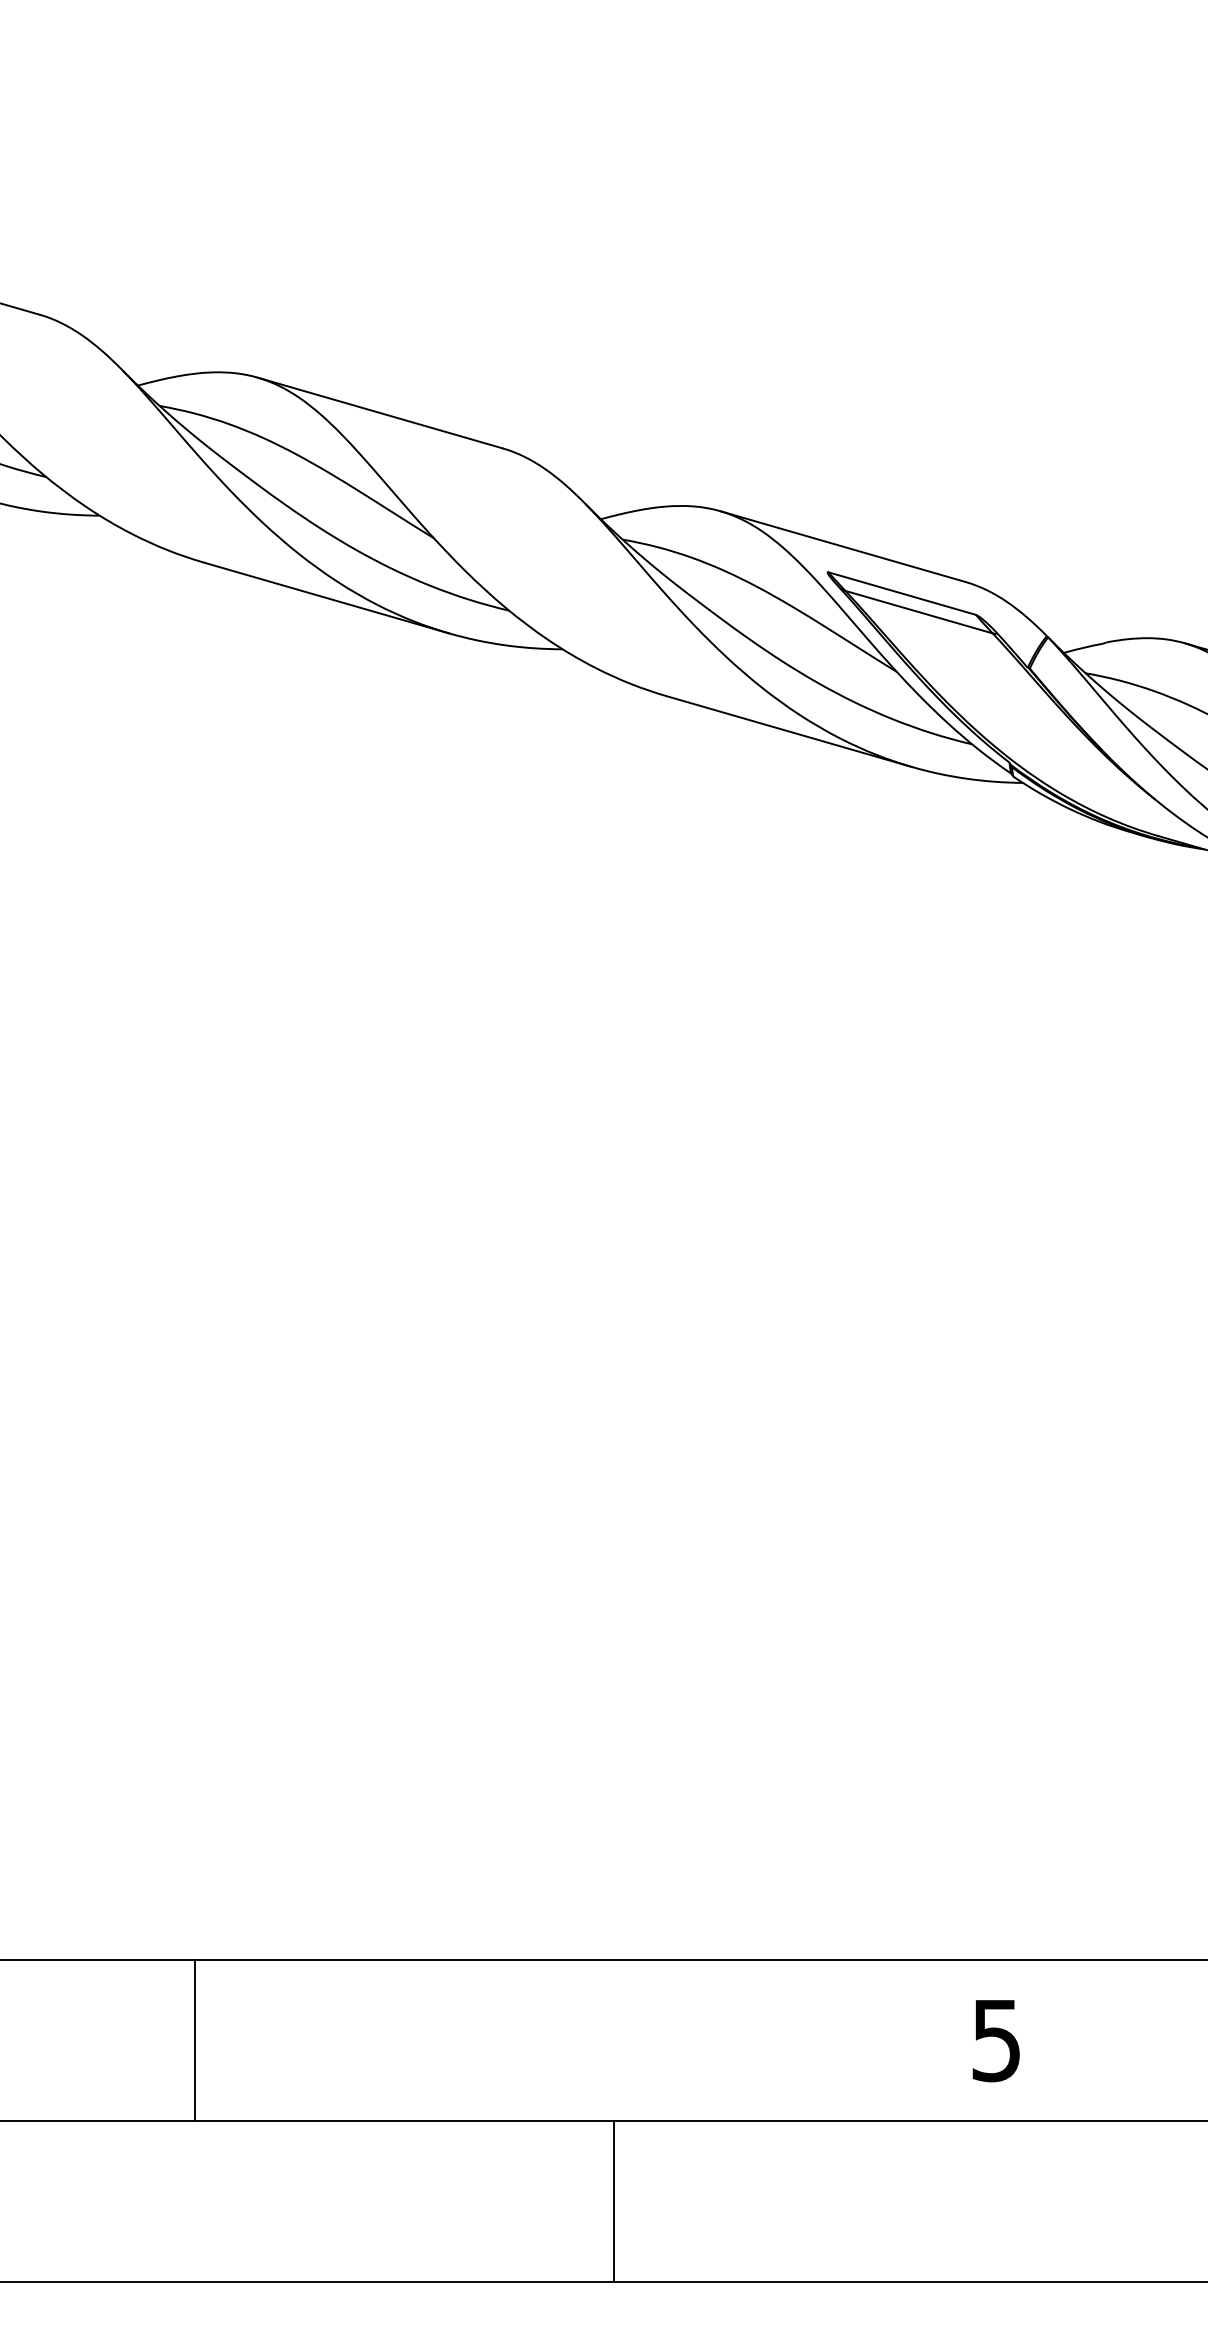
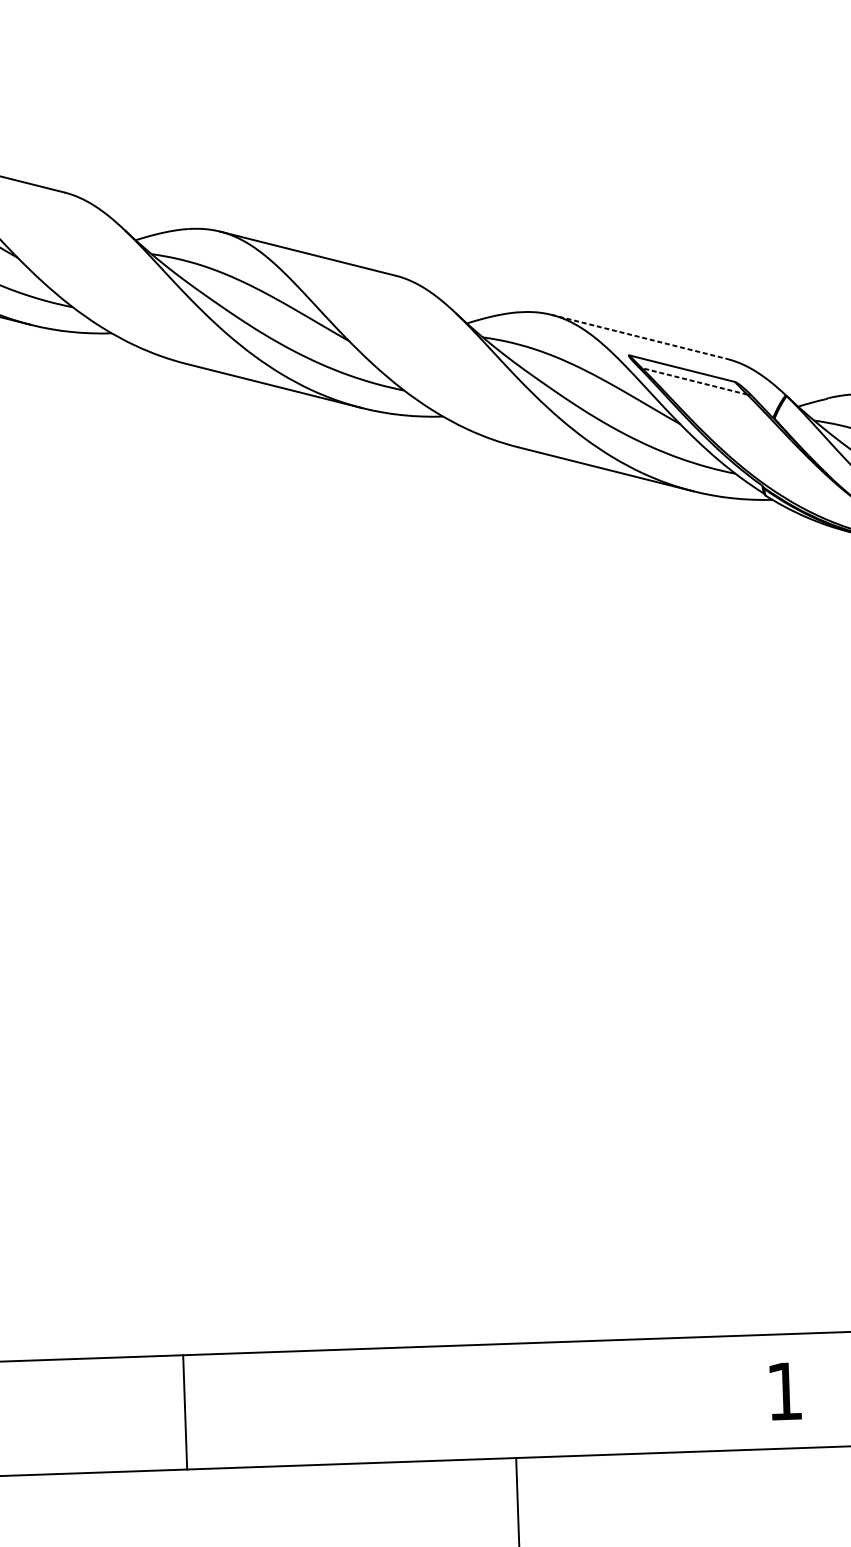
line: (843, 546) -> (639, 336), solid -> dashed
line: (919, 612) -> (694, 381), solid -> dashed
line: (195, 2040) -> (185, 1412), moved
text: (995, 2041) -> (784, 1392), 5 -> 1

